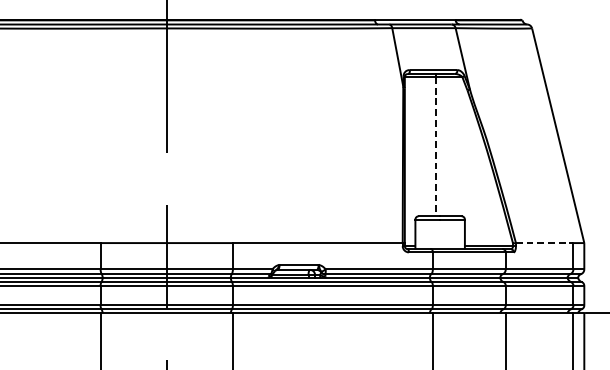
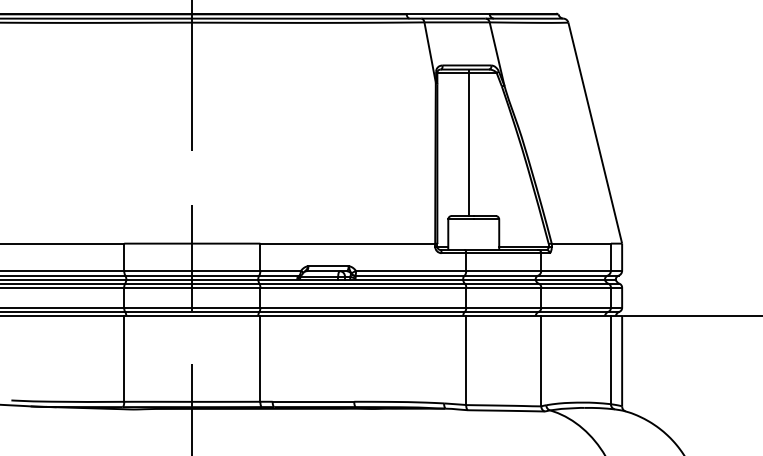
line: (436, 146) -> (469, 144), dashed -> solid
line: (544, 242) -> (581, 243), dashed -> solid

